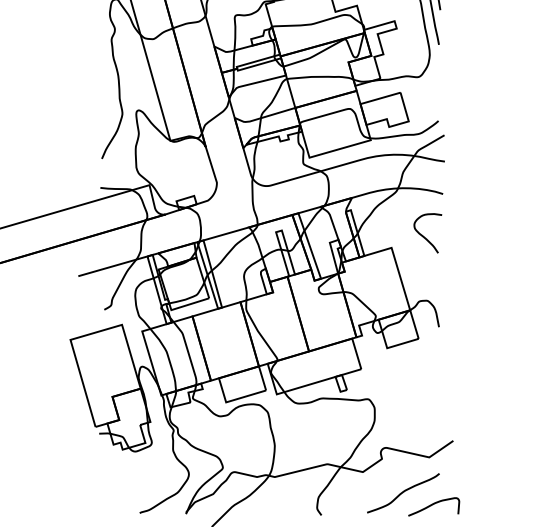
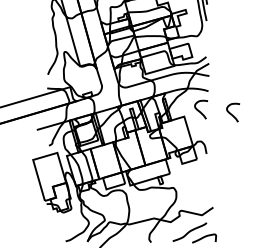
curve: (491, 241) -> (231, 113), added

